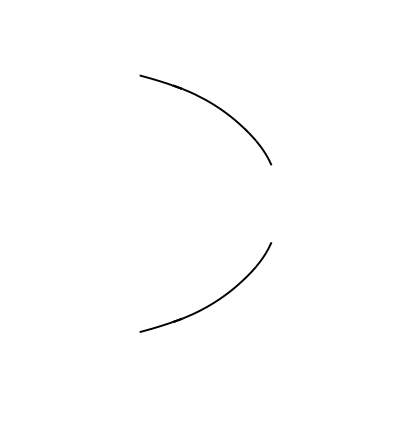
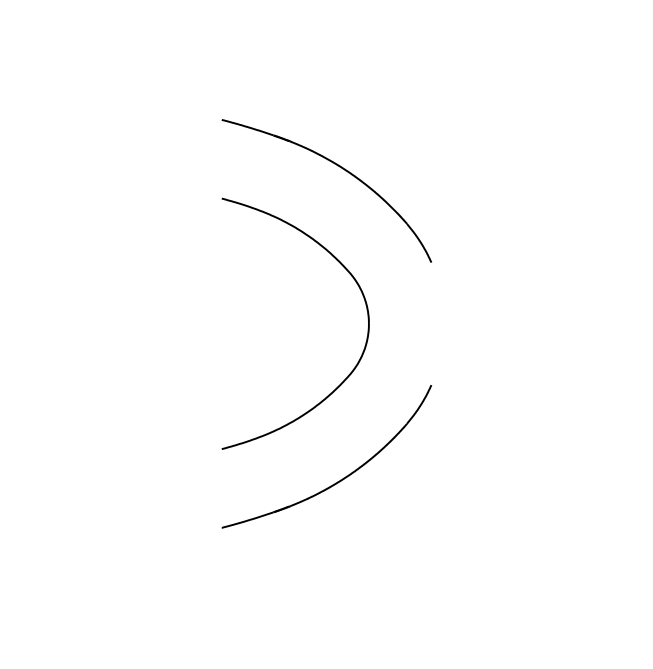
part: (230, 197) -> (366, 313), added

